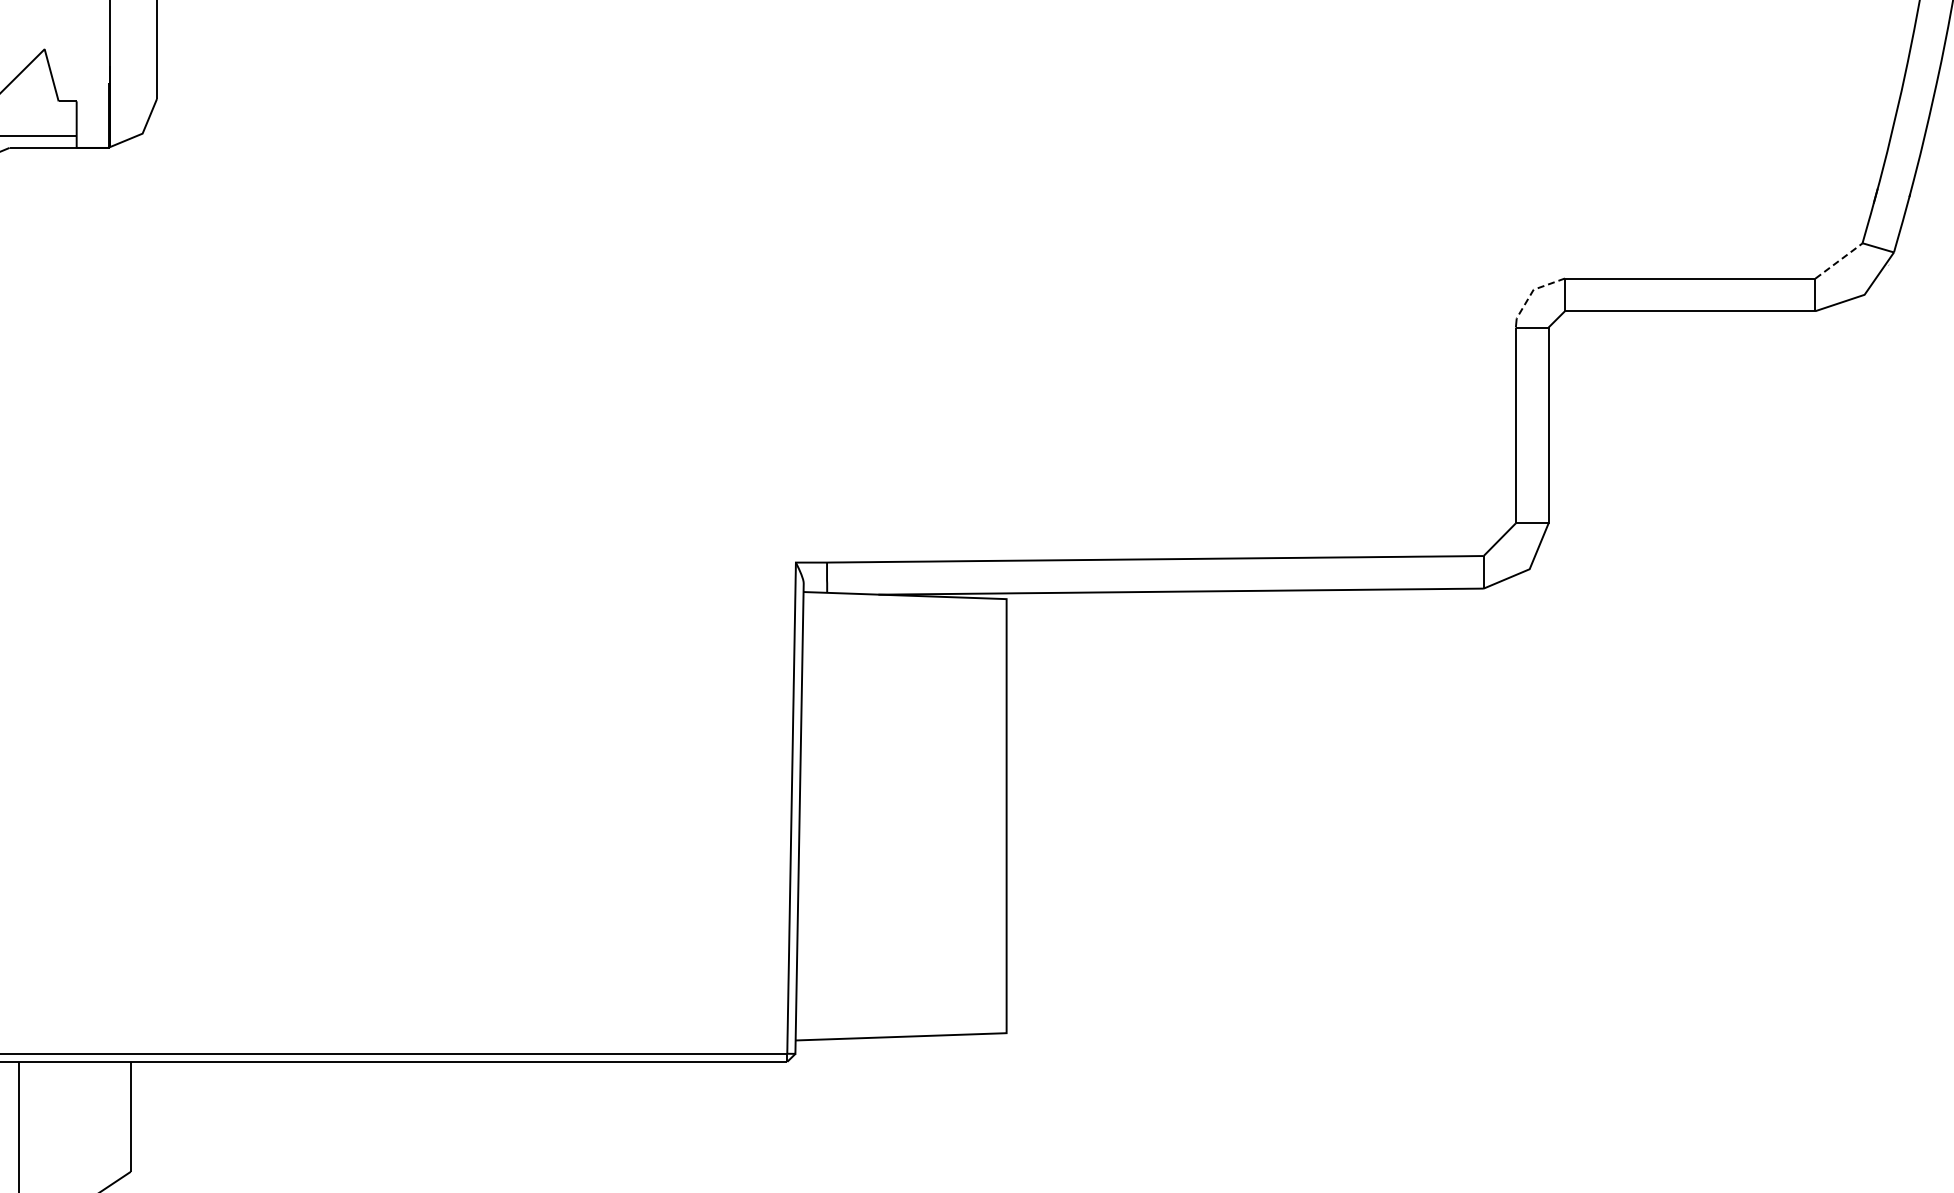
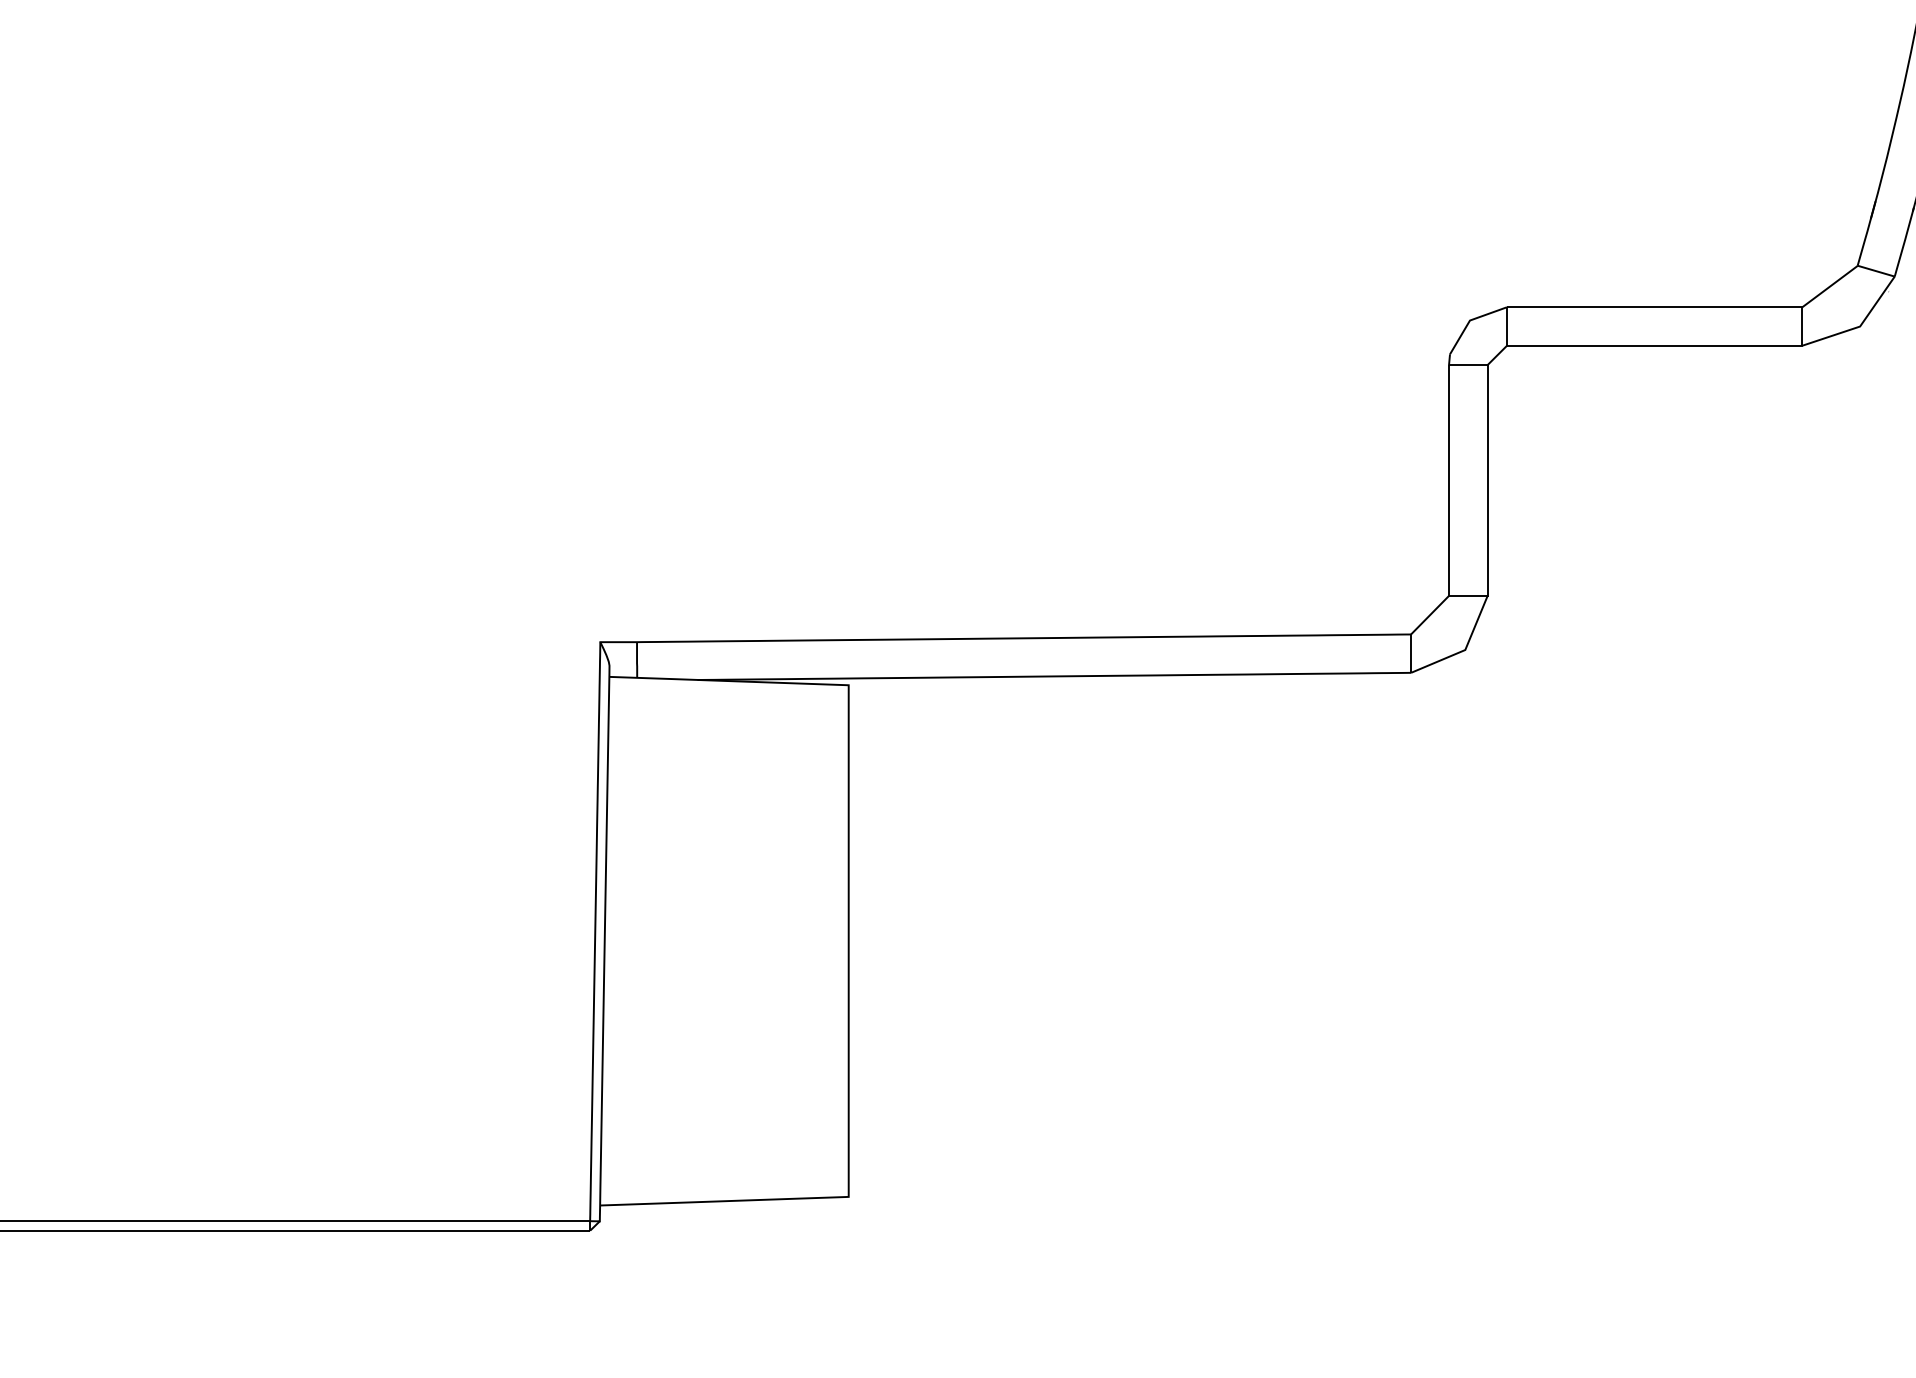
line: (1839, 260) -> (1830, 286), dashed -> solid
line: (1533, 289) -> (1469, 320), dashed -> solid

